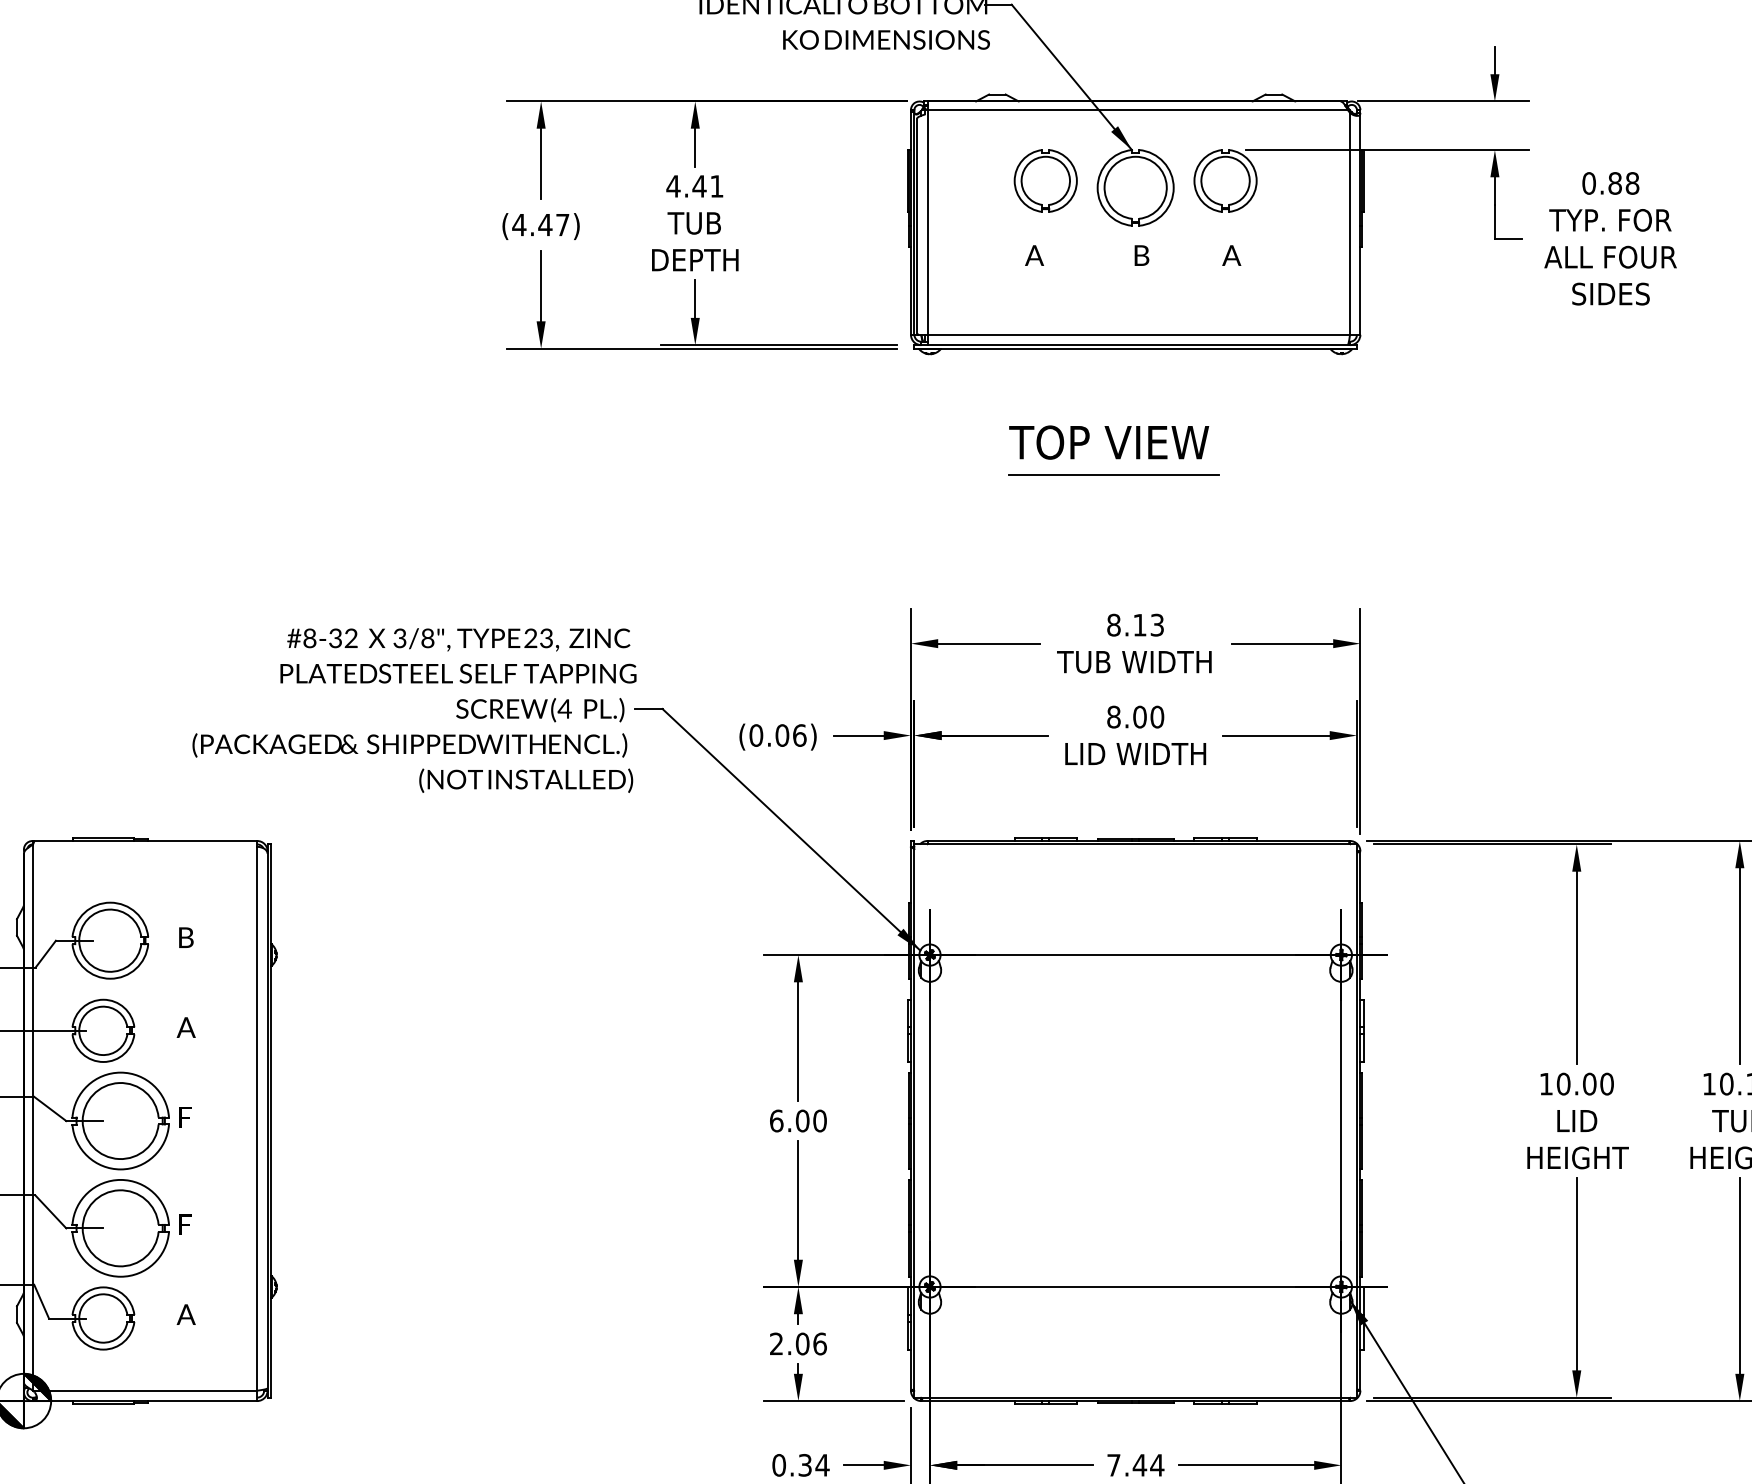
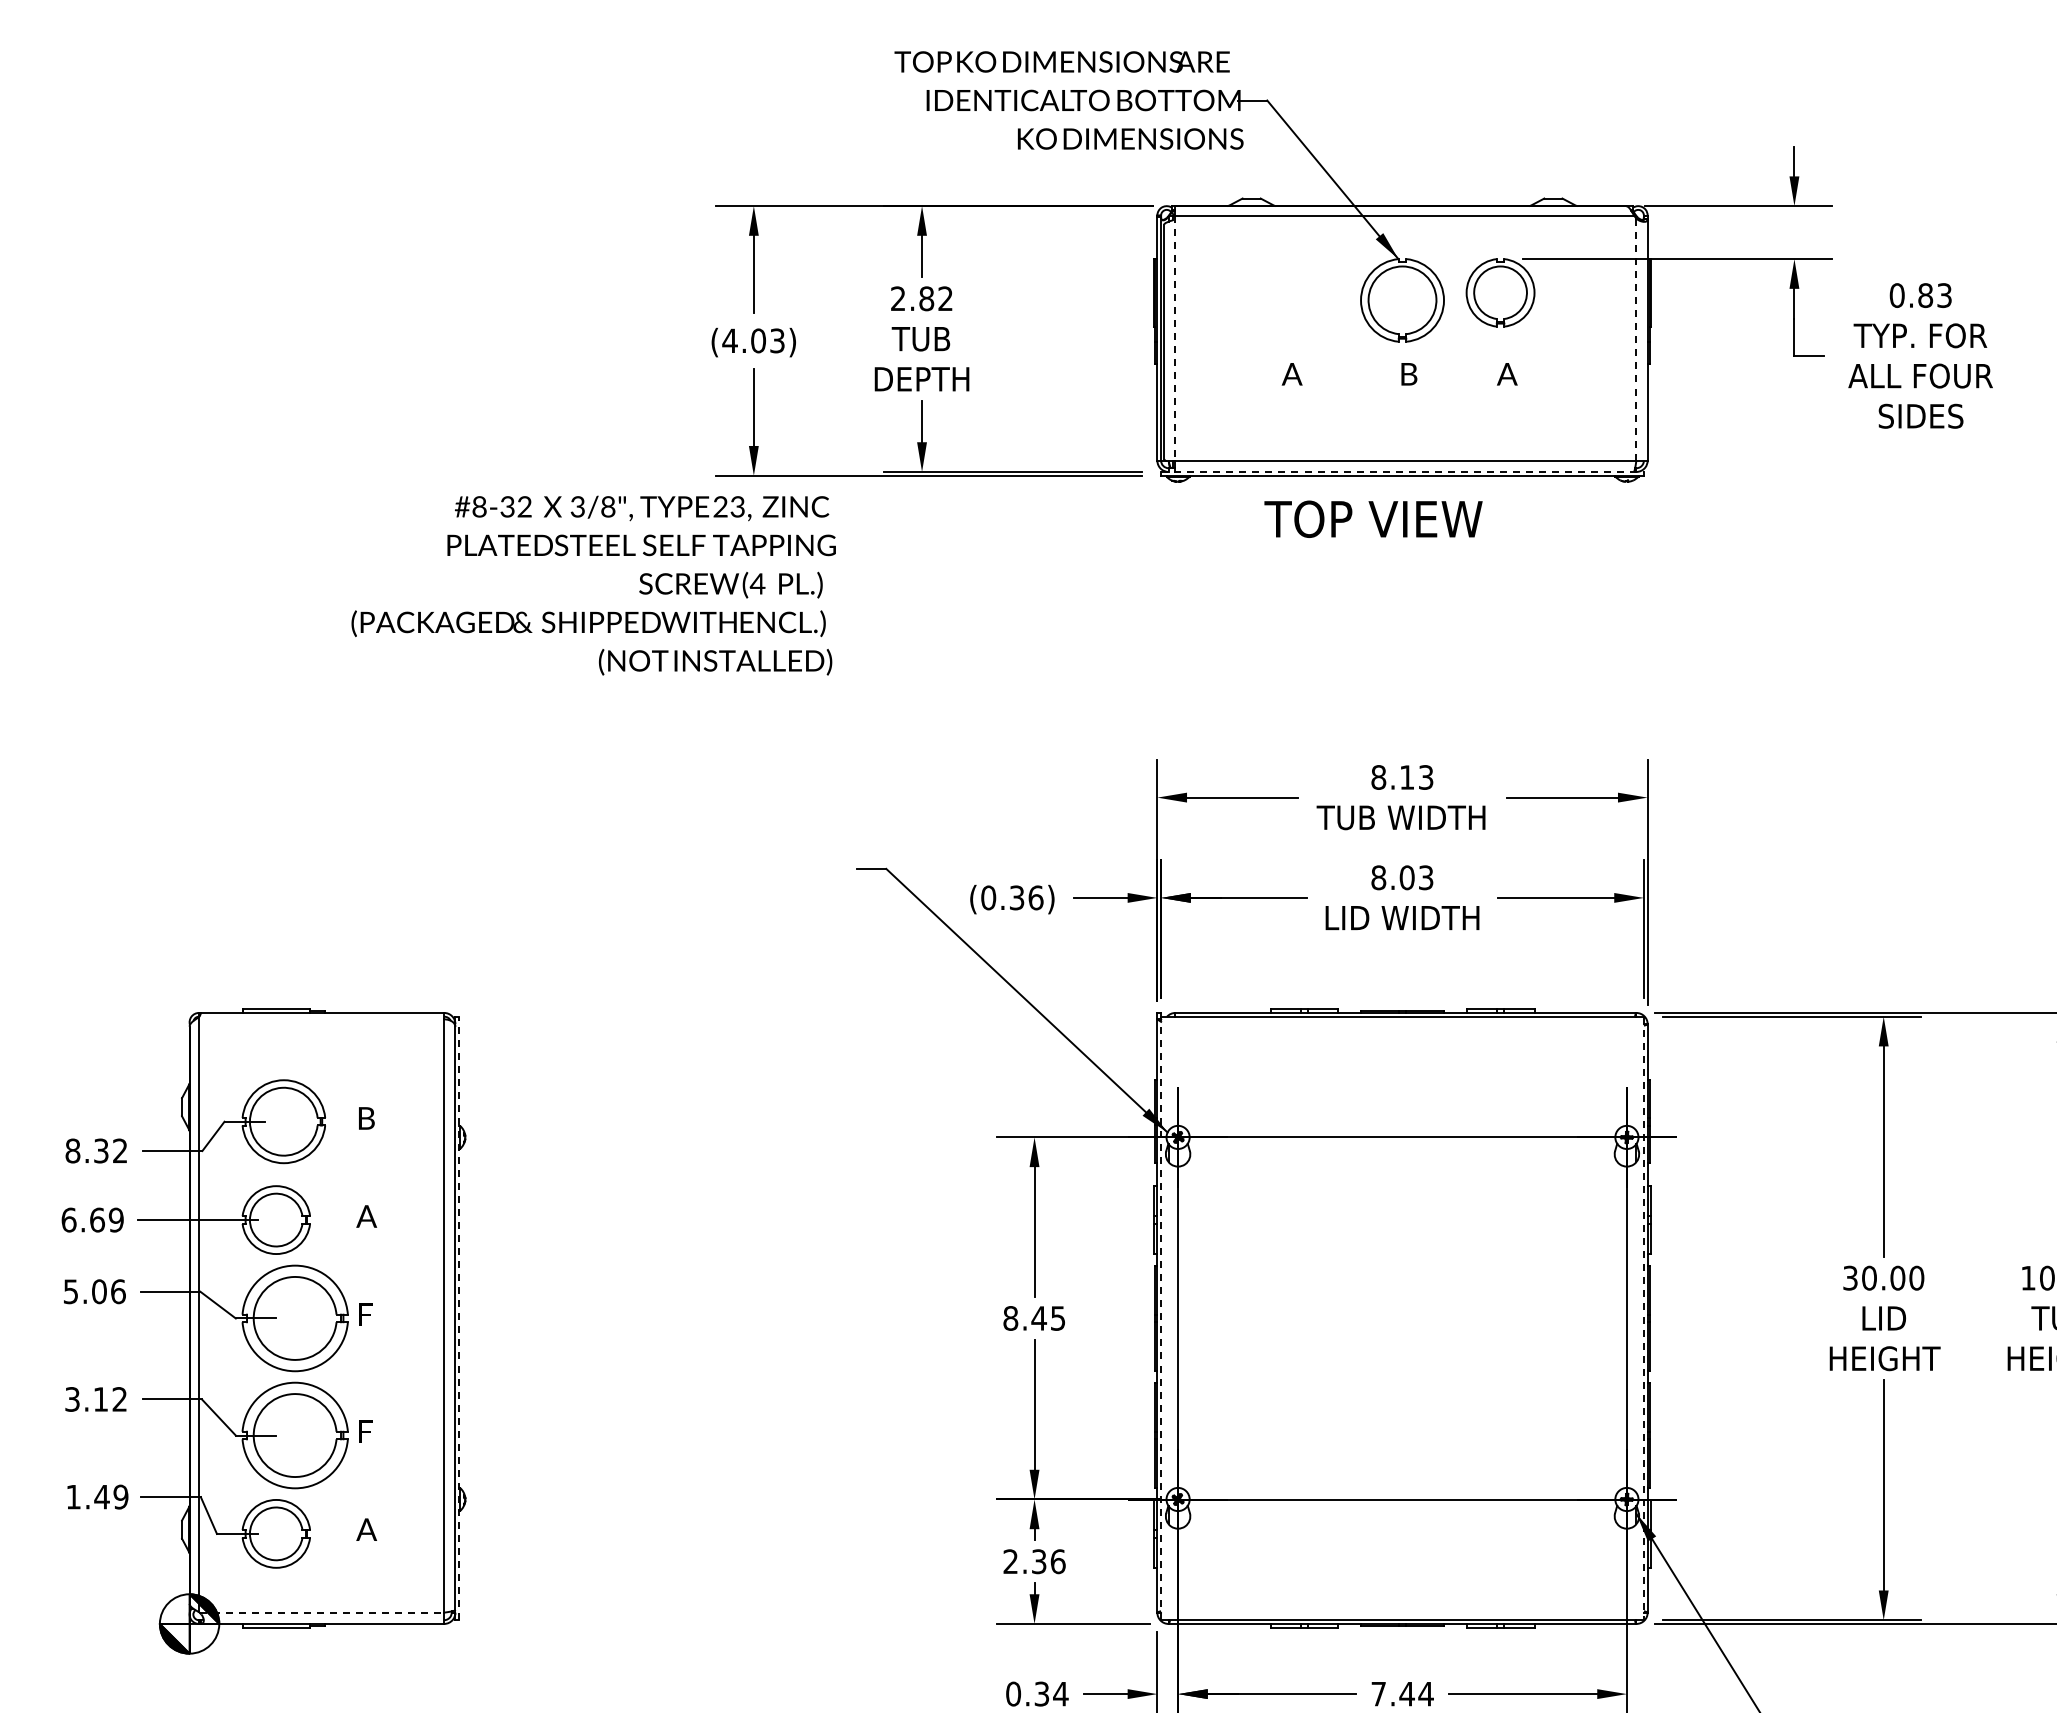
part: (1045, 180) -> (1304, 292), removed
text: (1632, 183) -> (1944, 295), 0.88 -> 0.83
text: (694, 186) -> (921, 298), 4.41 -> 2.82
line: (927, 222) -> (1175, 338), solid -> dashed
line: (1350, 223) -> (1636, 339), solid -> dashed
text: (553, 224) -> (767, 340), (4.47) -> (4.03)
line: (1136, 344) -> (1403, 471), solid -> dashed
text: (1109, 441) -> (1373, 518), moved
line: (1113, 475) -> (1378, 614), removed
text: (414, 710) -> (593, 585), moved
text: (1156, 716) -> (1425, 877), 8.00 -> 8.03
text: (781, 735) -> (1016, 897), (0.06) -> (0.36)
text: (1546, 1083) -> (1850, 1277), 10.00 -> 30.00
line: (271, 1121) -> (459, 1318), solid -> dashed
text: (798, 1121) -> (1034, 1318), 6.00 -> 8.45
line: (914, 1121) -> (1161, 1318), solid -> dashed
line: (1356, 1121) -> (1643, 1318), solid -> dashed
text: (802, 1343) -> (1038, 1561), 2.06 -> 2.36
line: (145, 1390) -> (322, 1612), solid -> dashed

